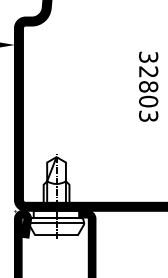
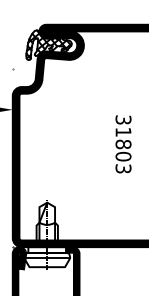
text: (148, 71) -> (123, 131), 32803 -> 31803

